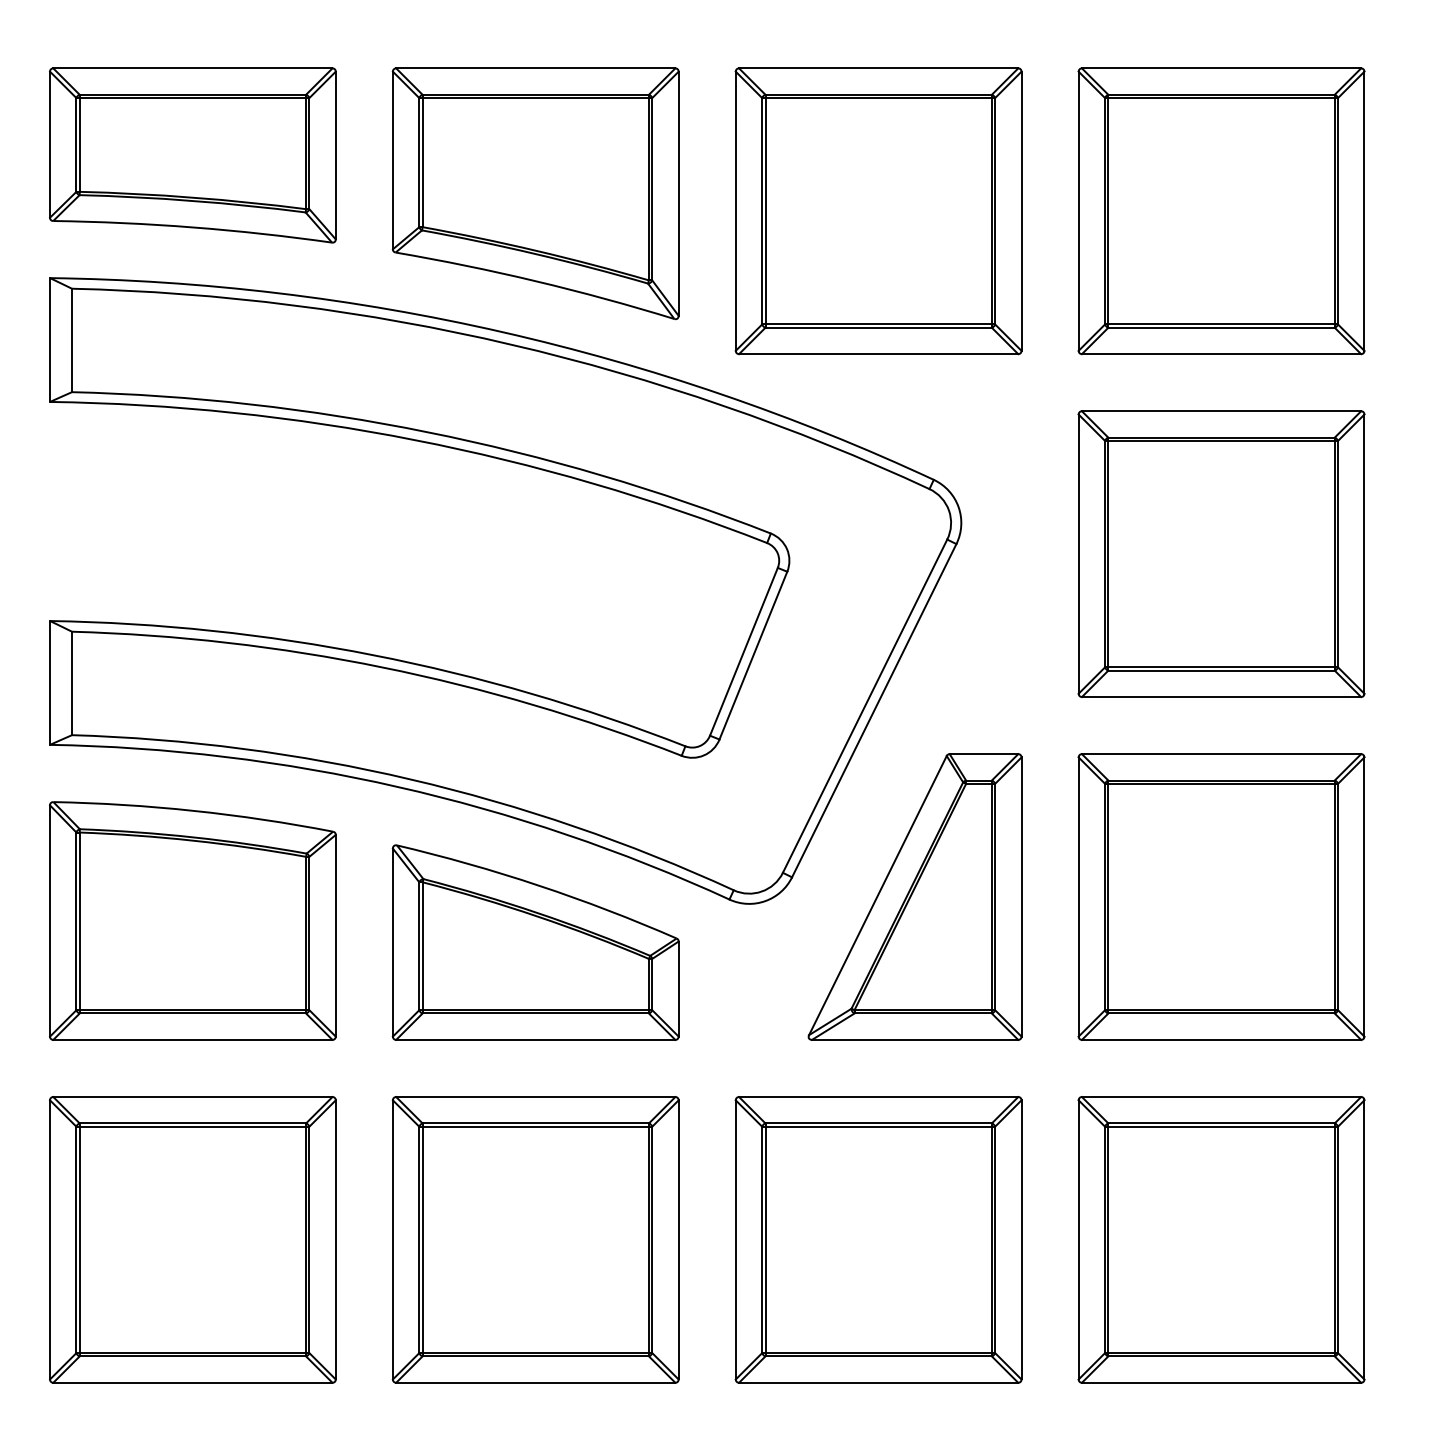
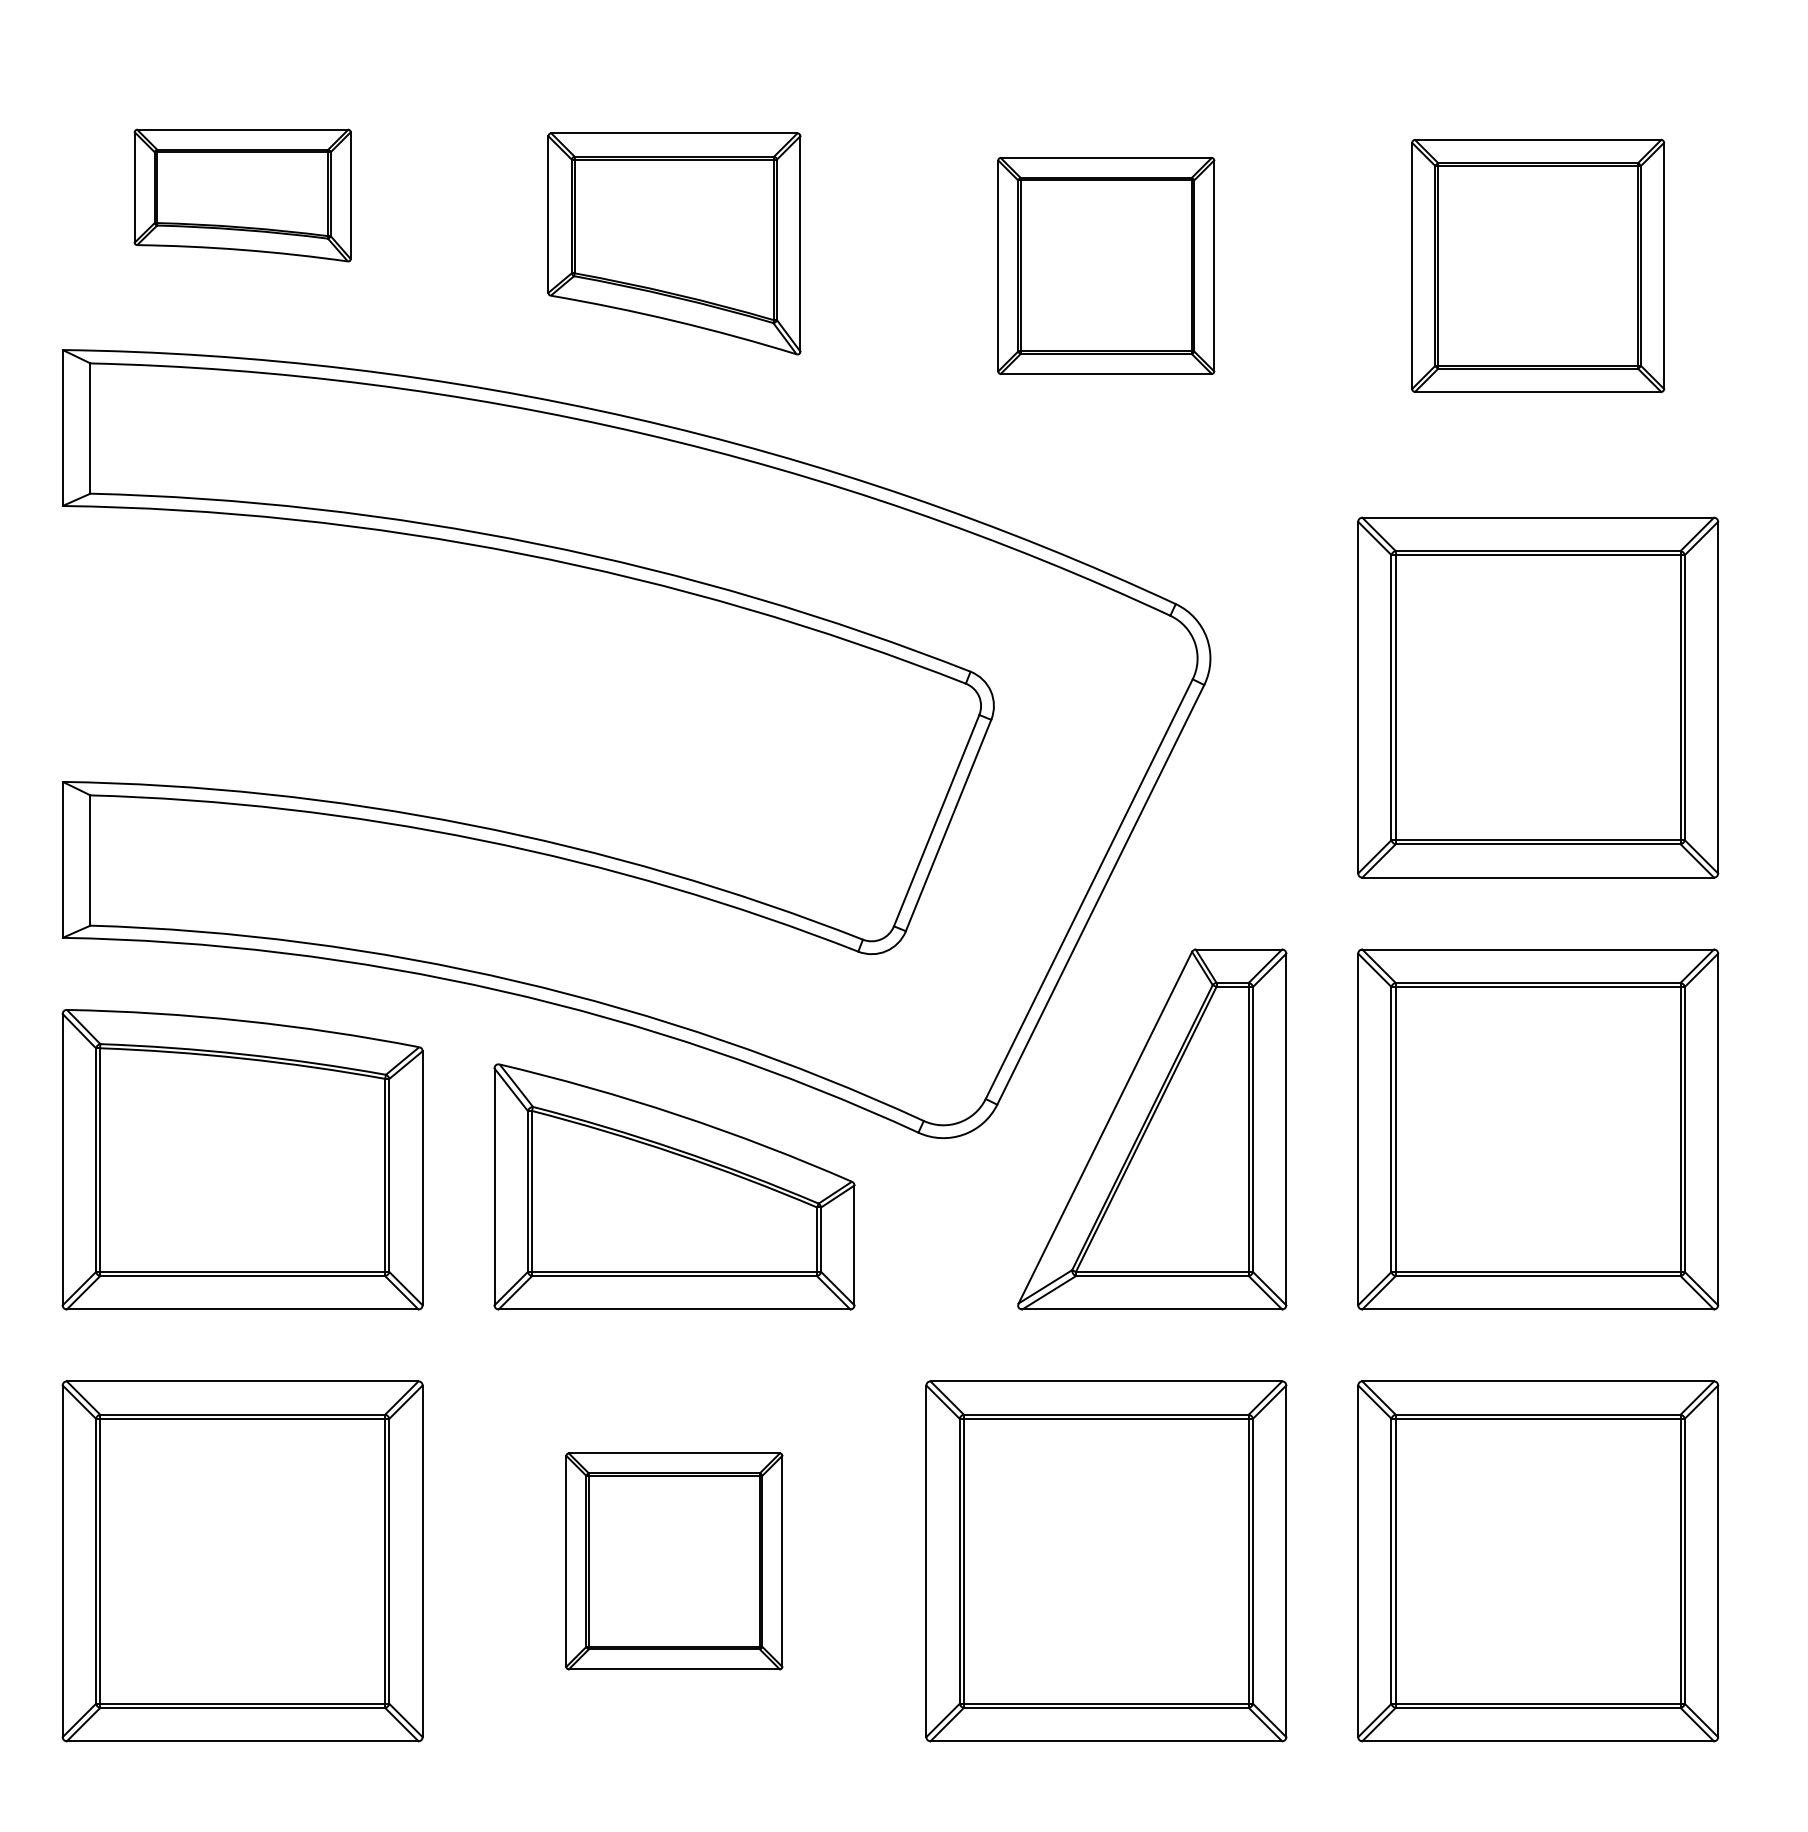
part: (192, 155) -> (242, 195), size x0.6
part: (535, 193) -> (674, 243), size x0.7
part: (878, 211) -> (1106, 266), size x0.6
part: (1221, 211) -> (1538, 266), size x0.7
part: (535, 1239) -> (674, 1560), size x0.6

